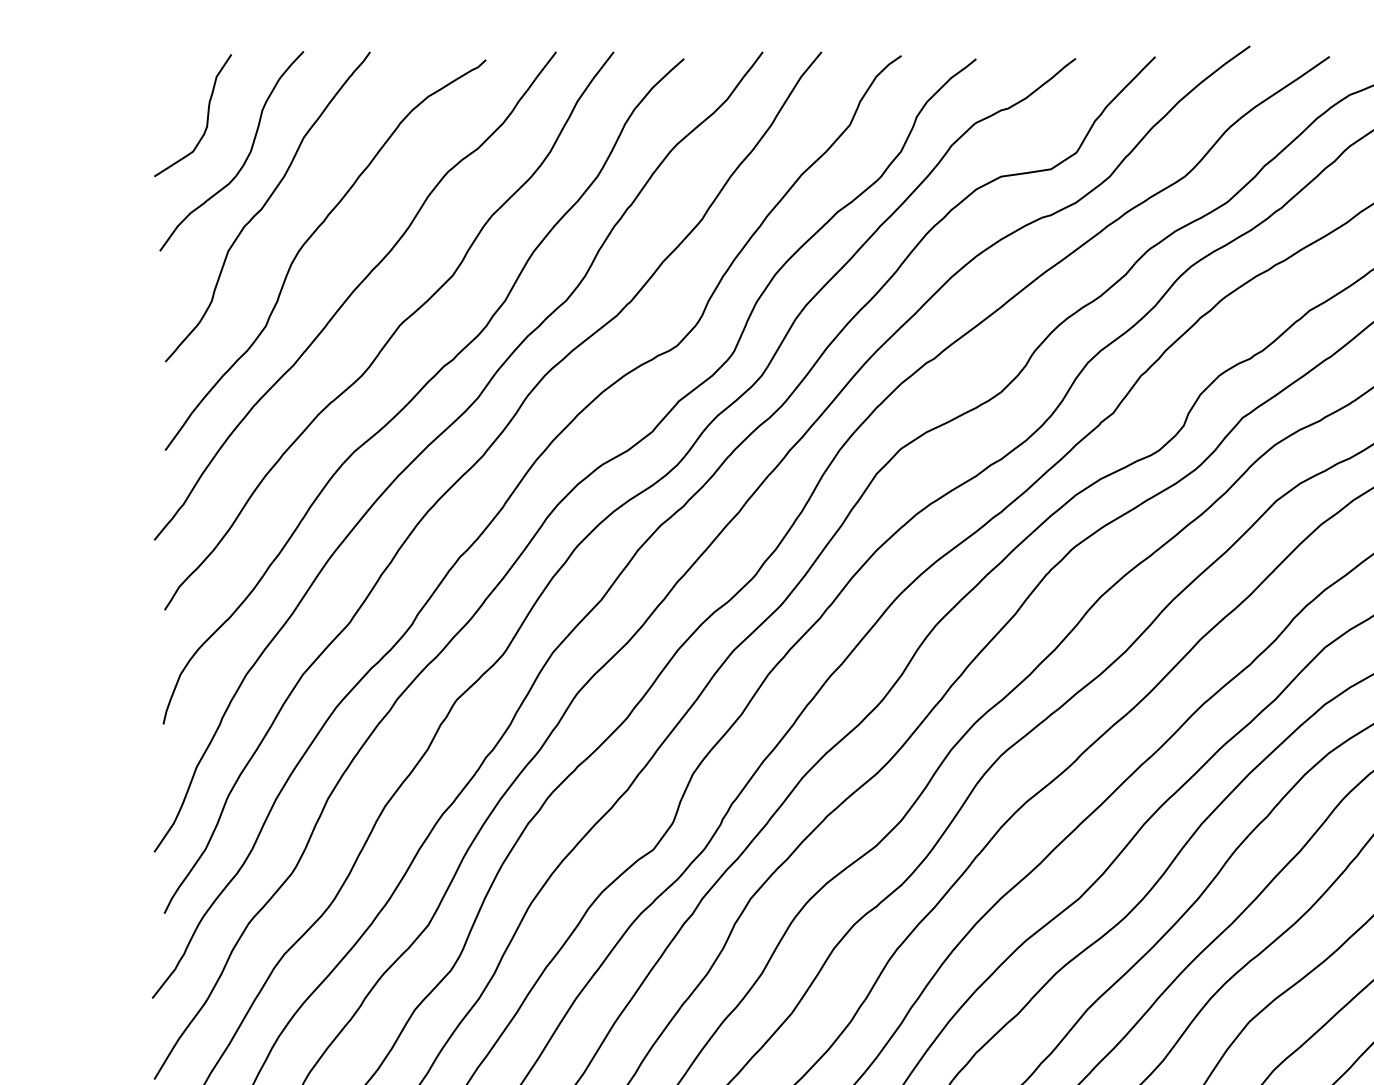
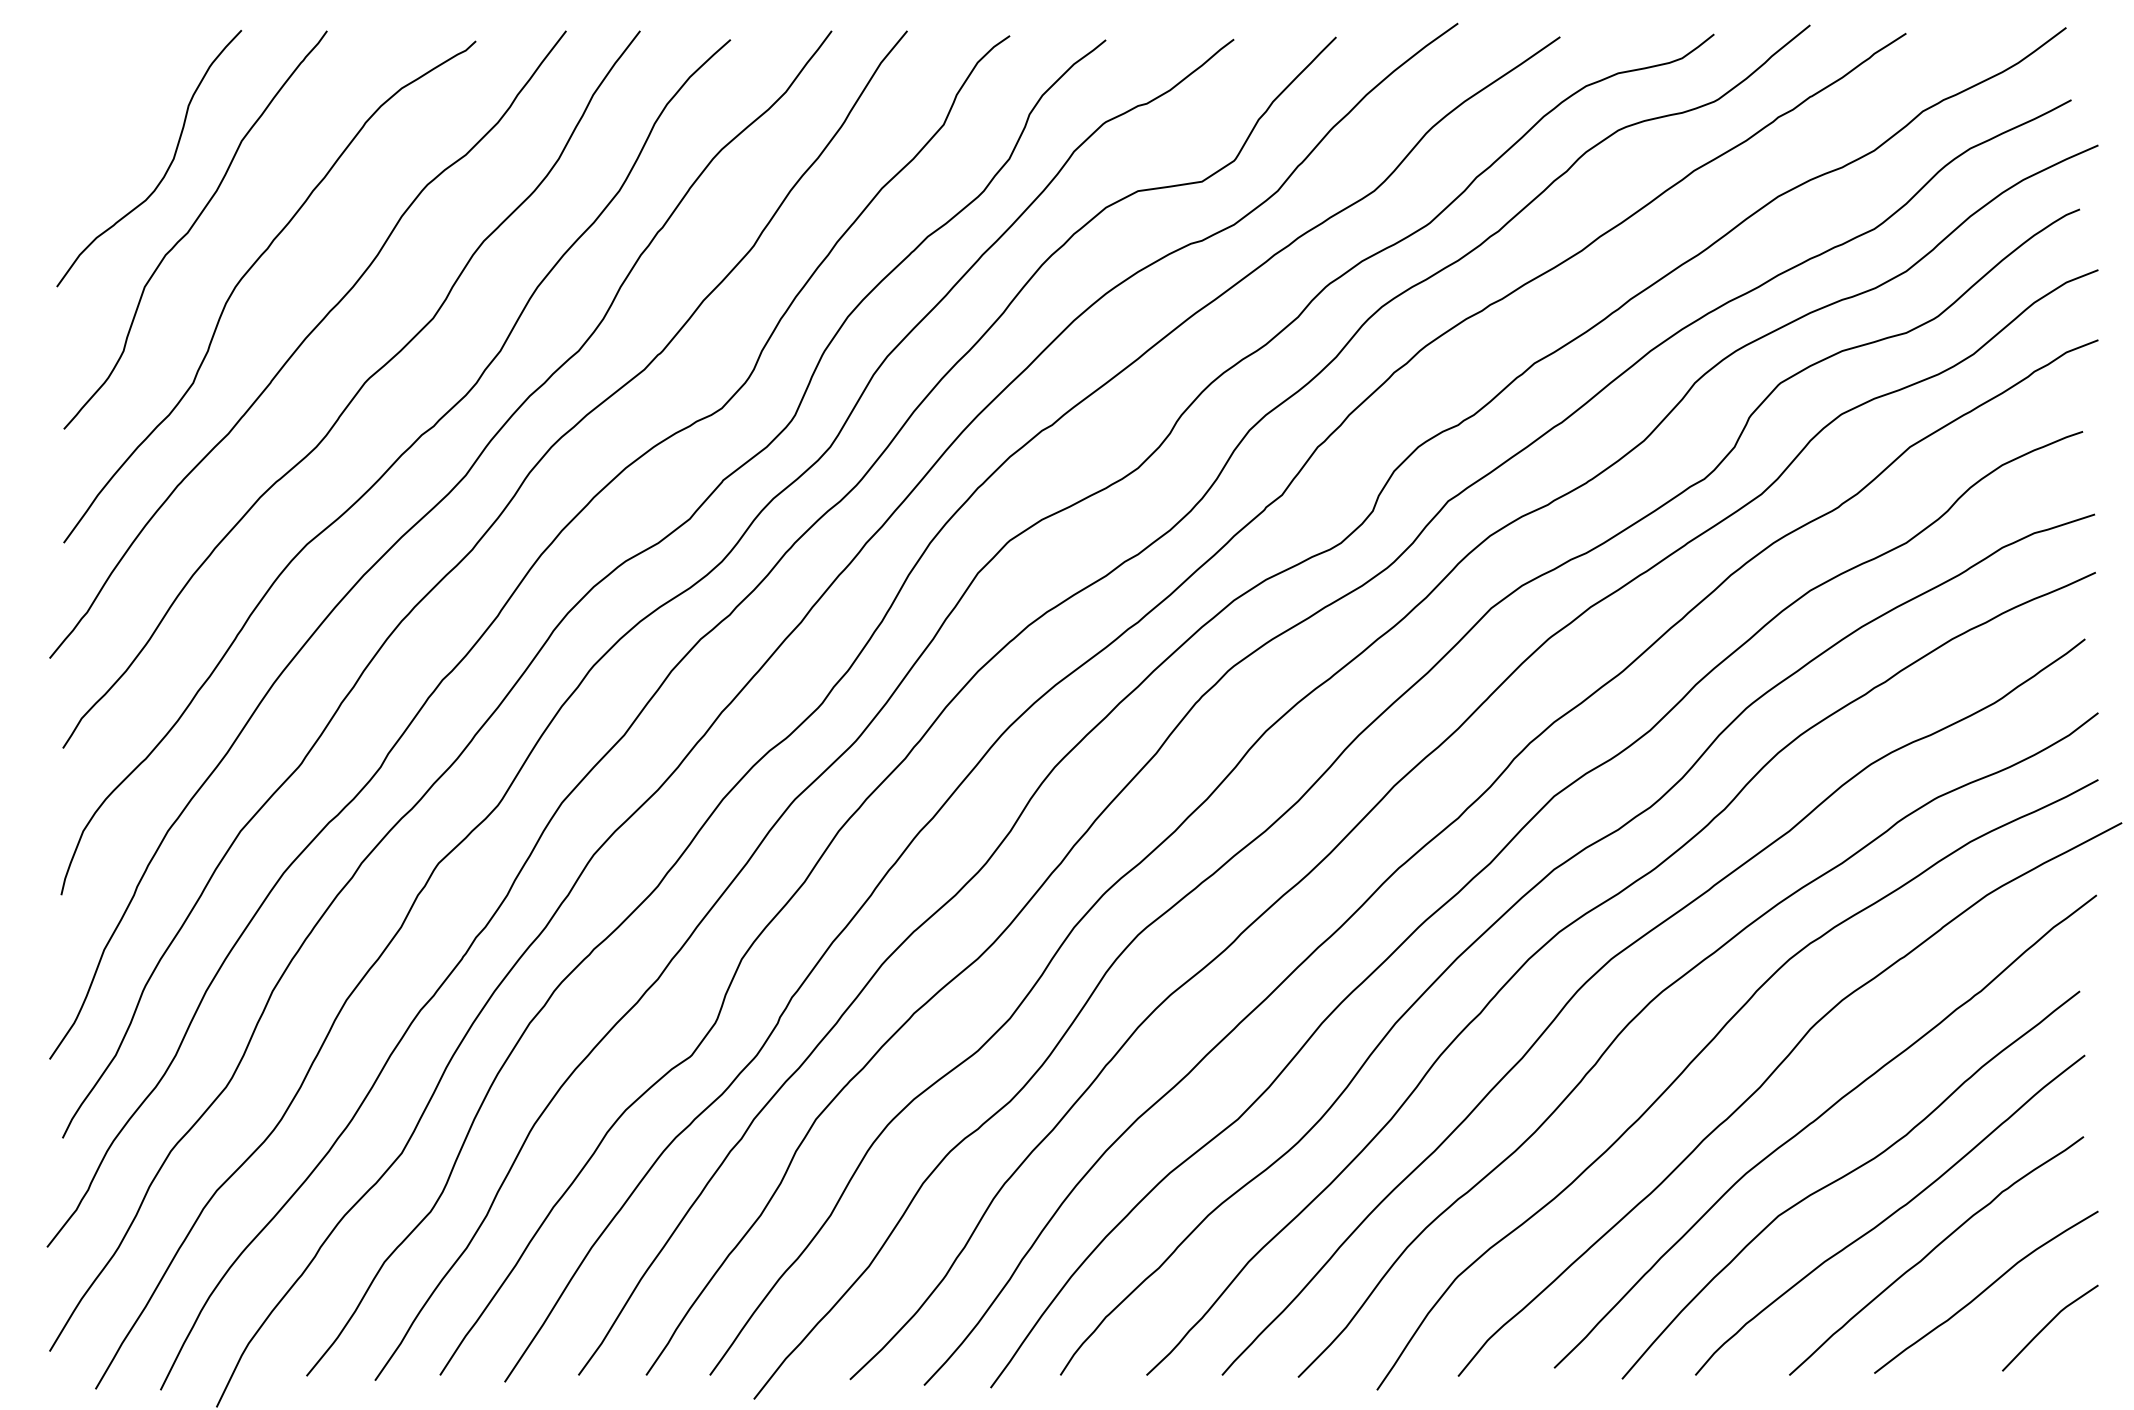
curve: (207, 116) -> (117, 113), removed

